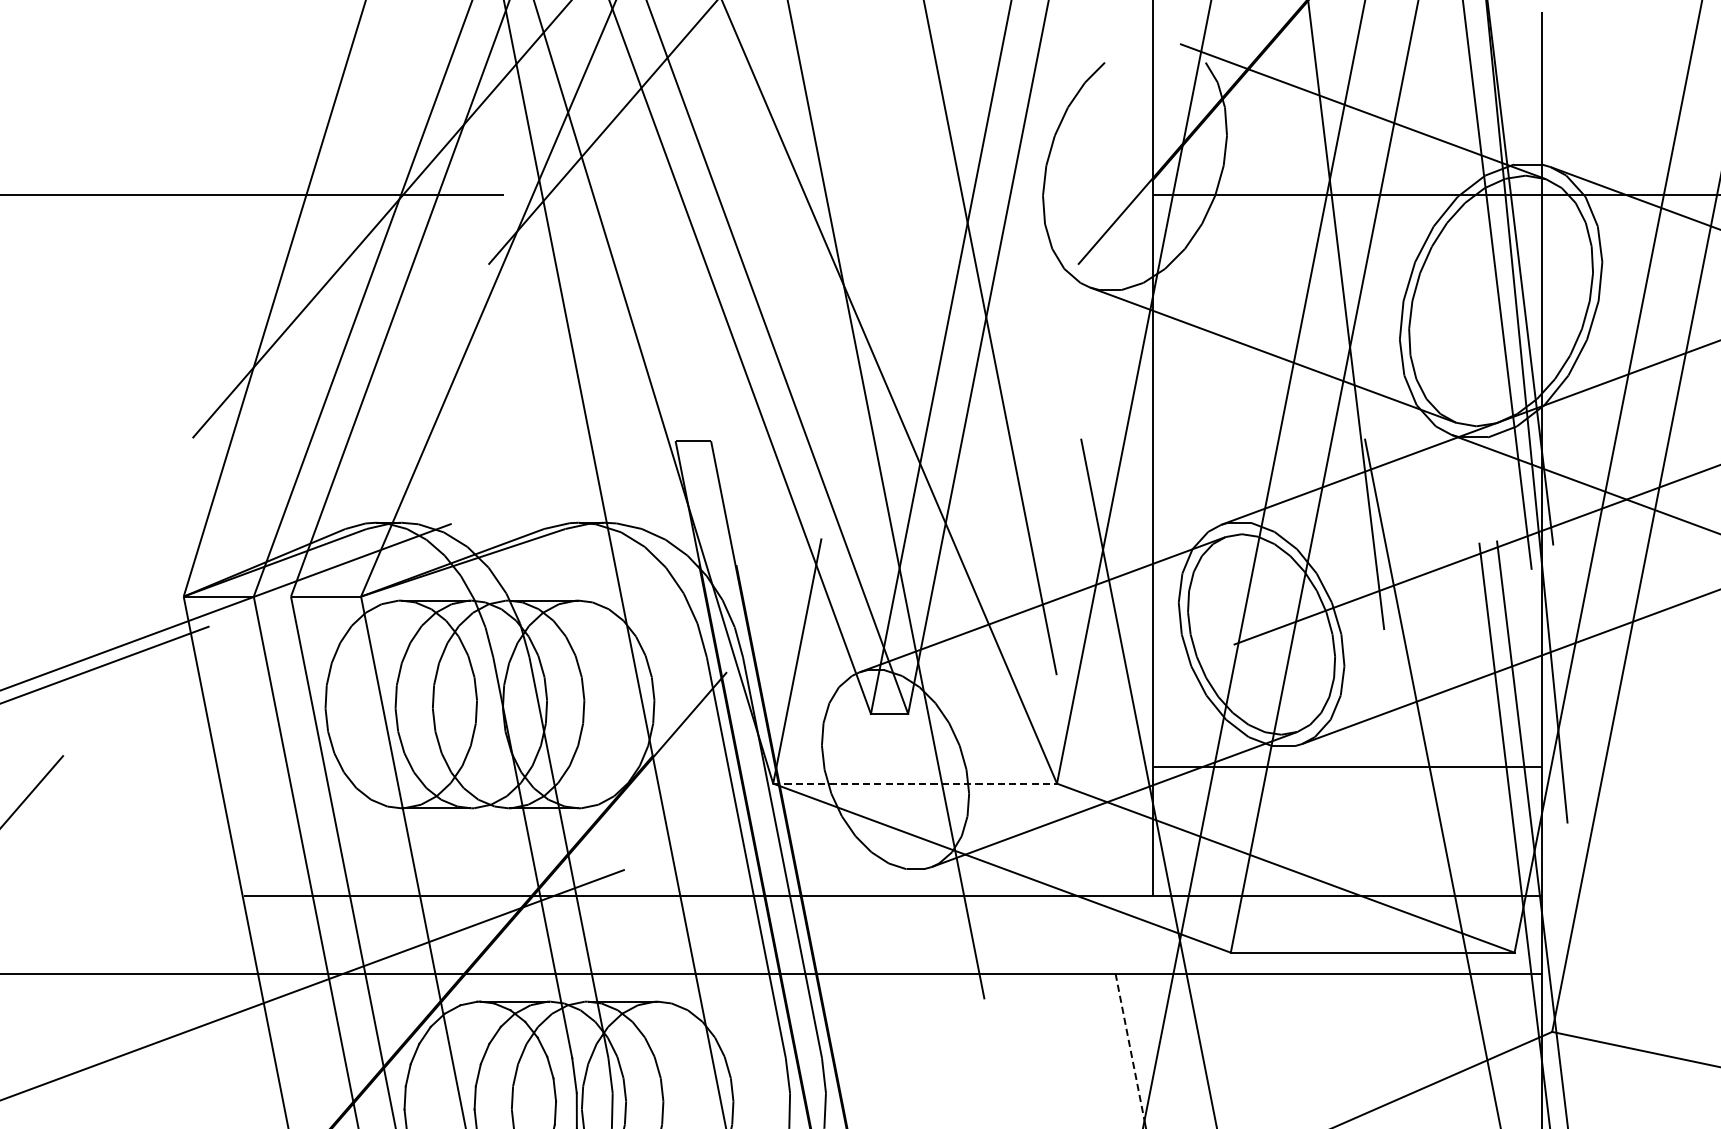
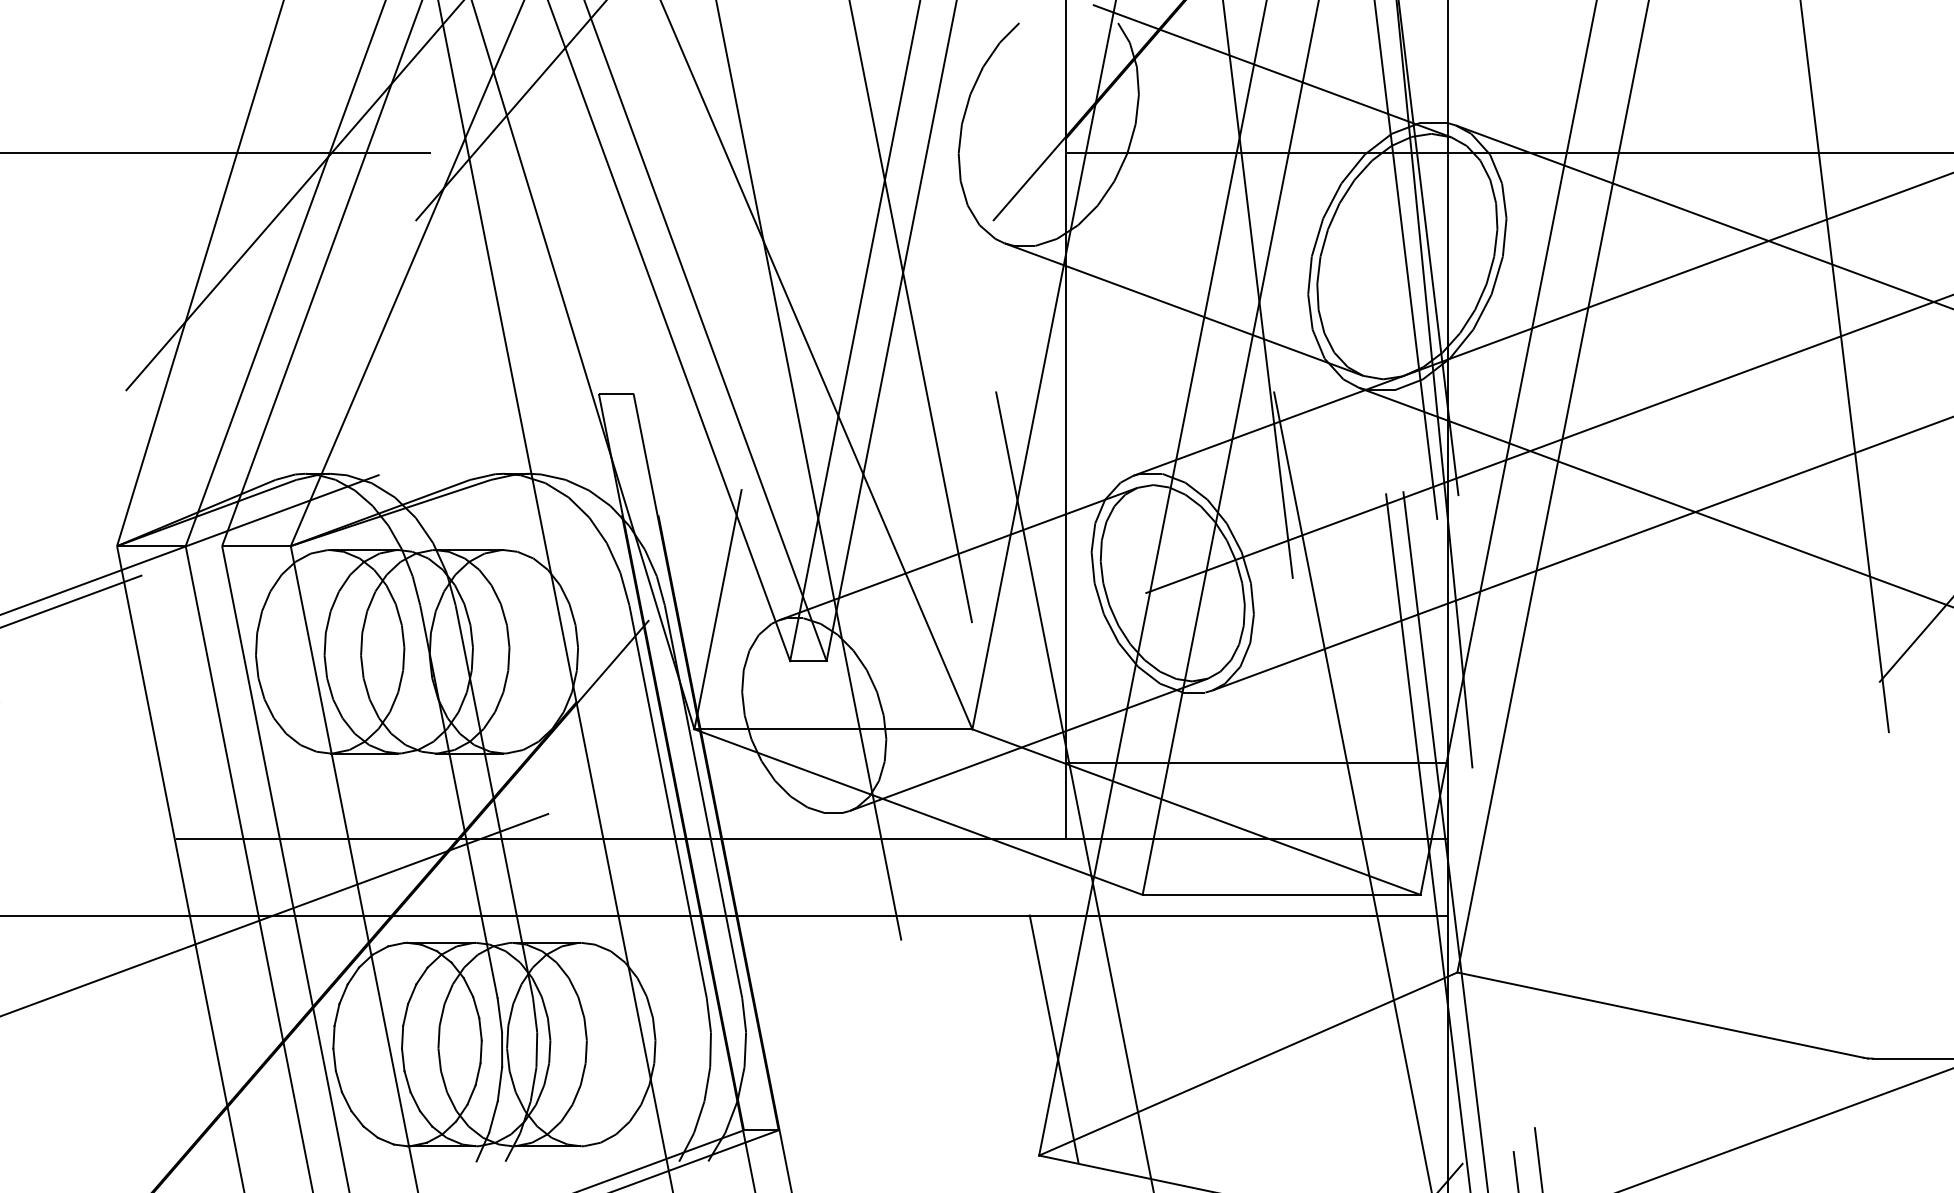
line: (1347, 766) -> (1256, 762), moved
line: (915, 783) -> (833, 729), dashed -> solid
line: (1130, 1047) -> (1044, 987), dashed -> solid

